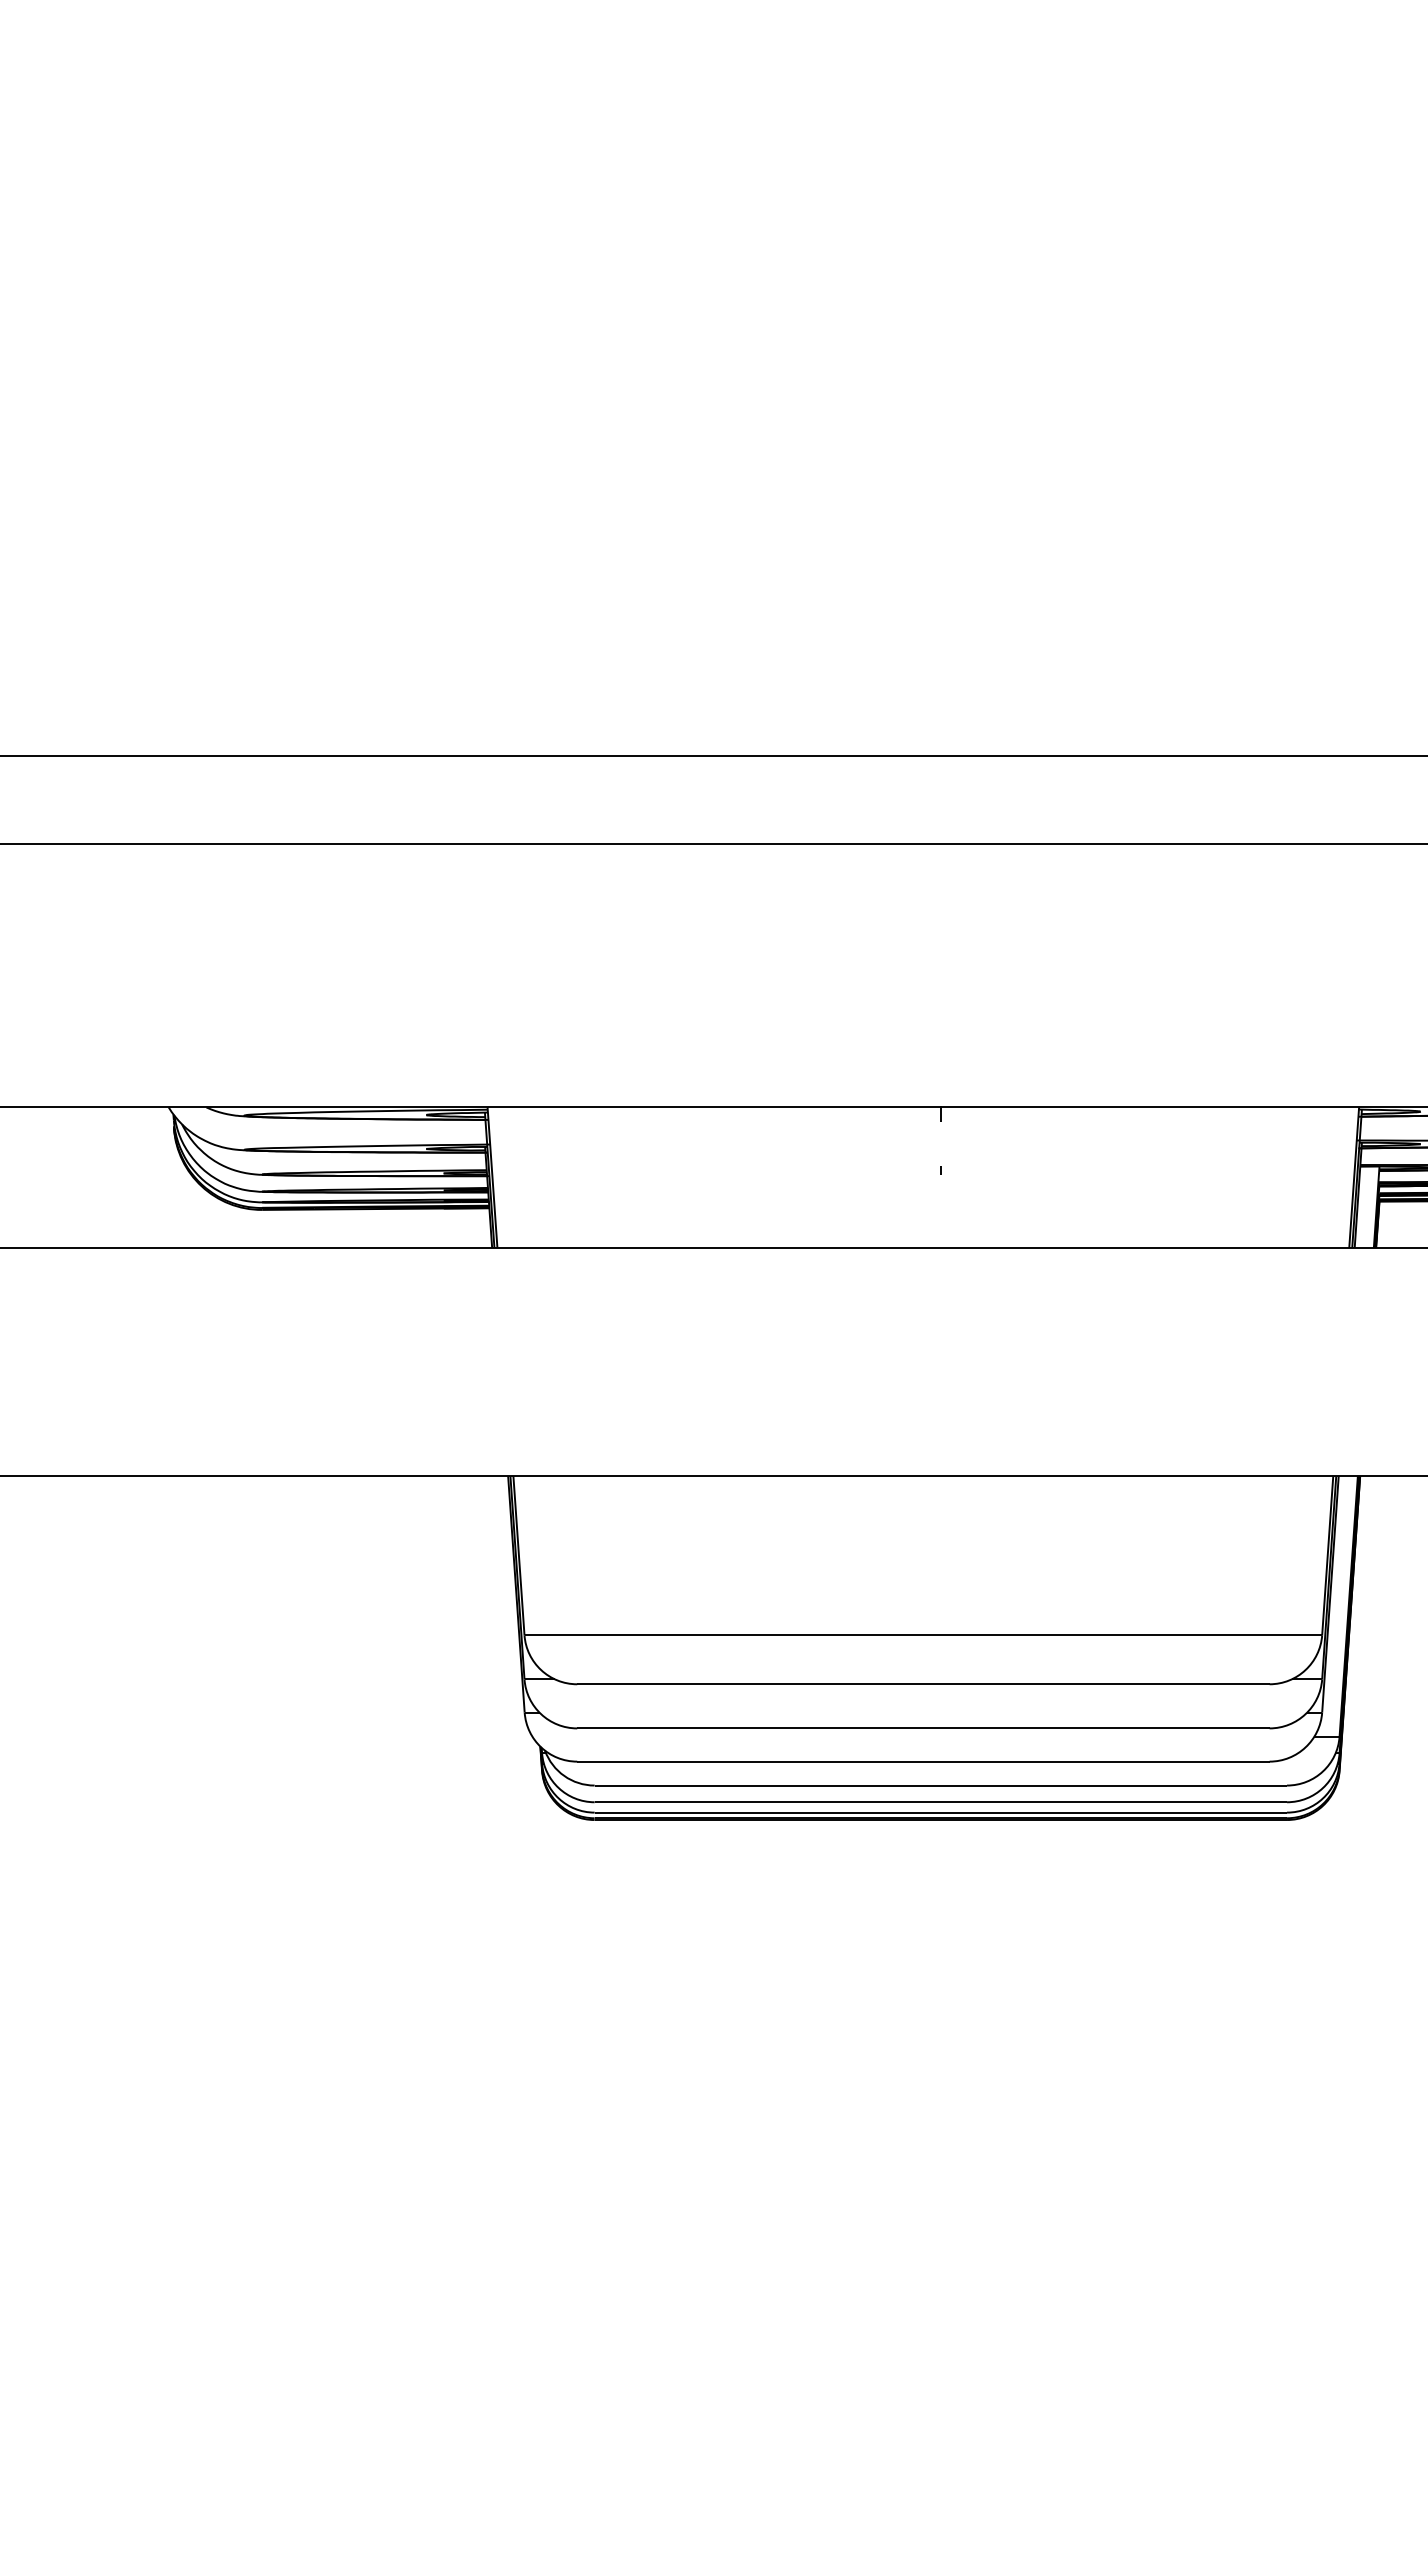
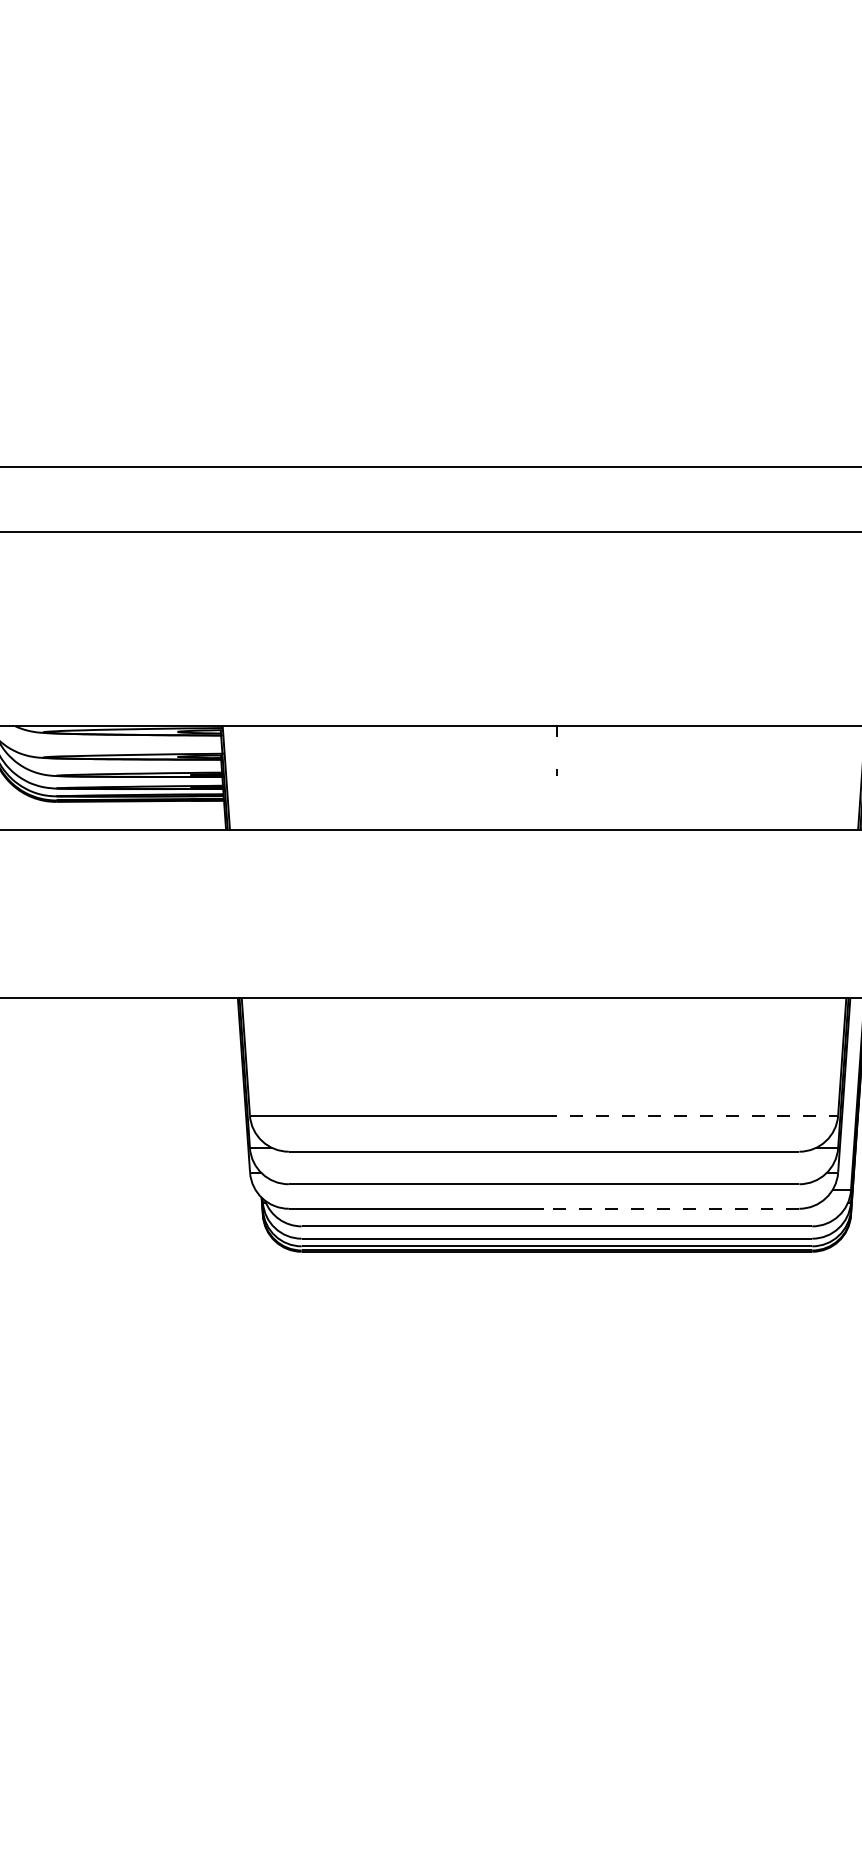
line: (1123, 1635) -> (691, 1115), solid -> dashed
line: (1096, 1761) -> (671, 1208), solid -> dashed

